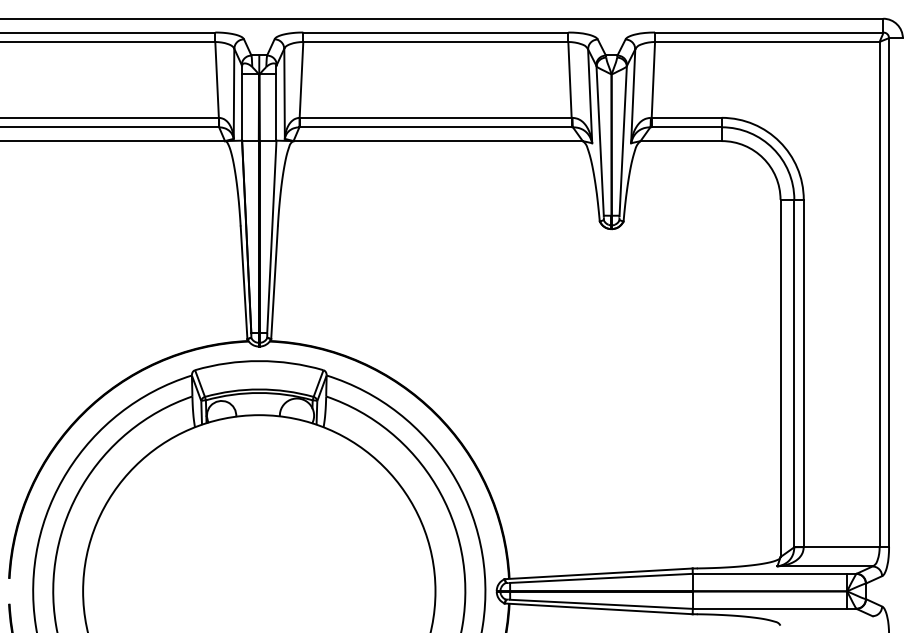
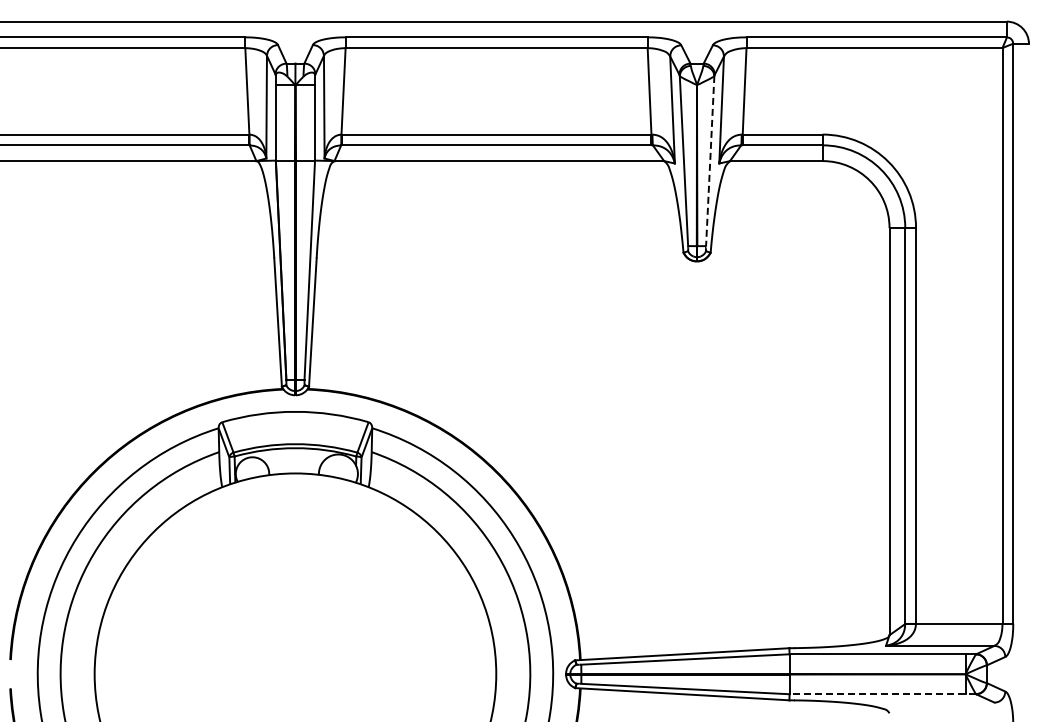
line: (623, 141) -> (710, 161), solid -> dashed
line: (774, 609) -> (882, 694), solid -> dashed

